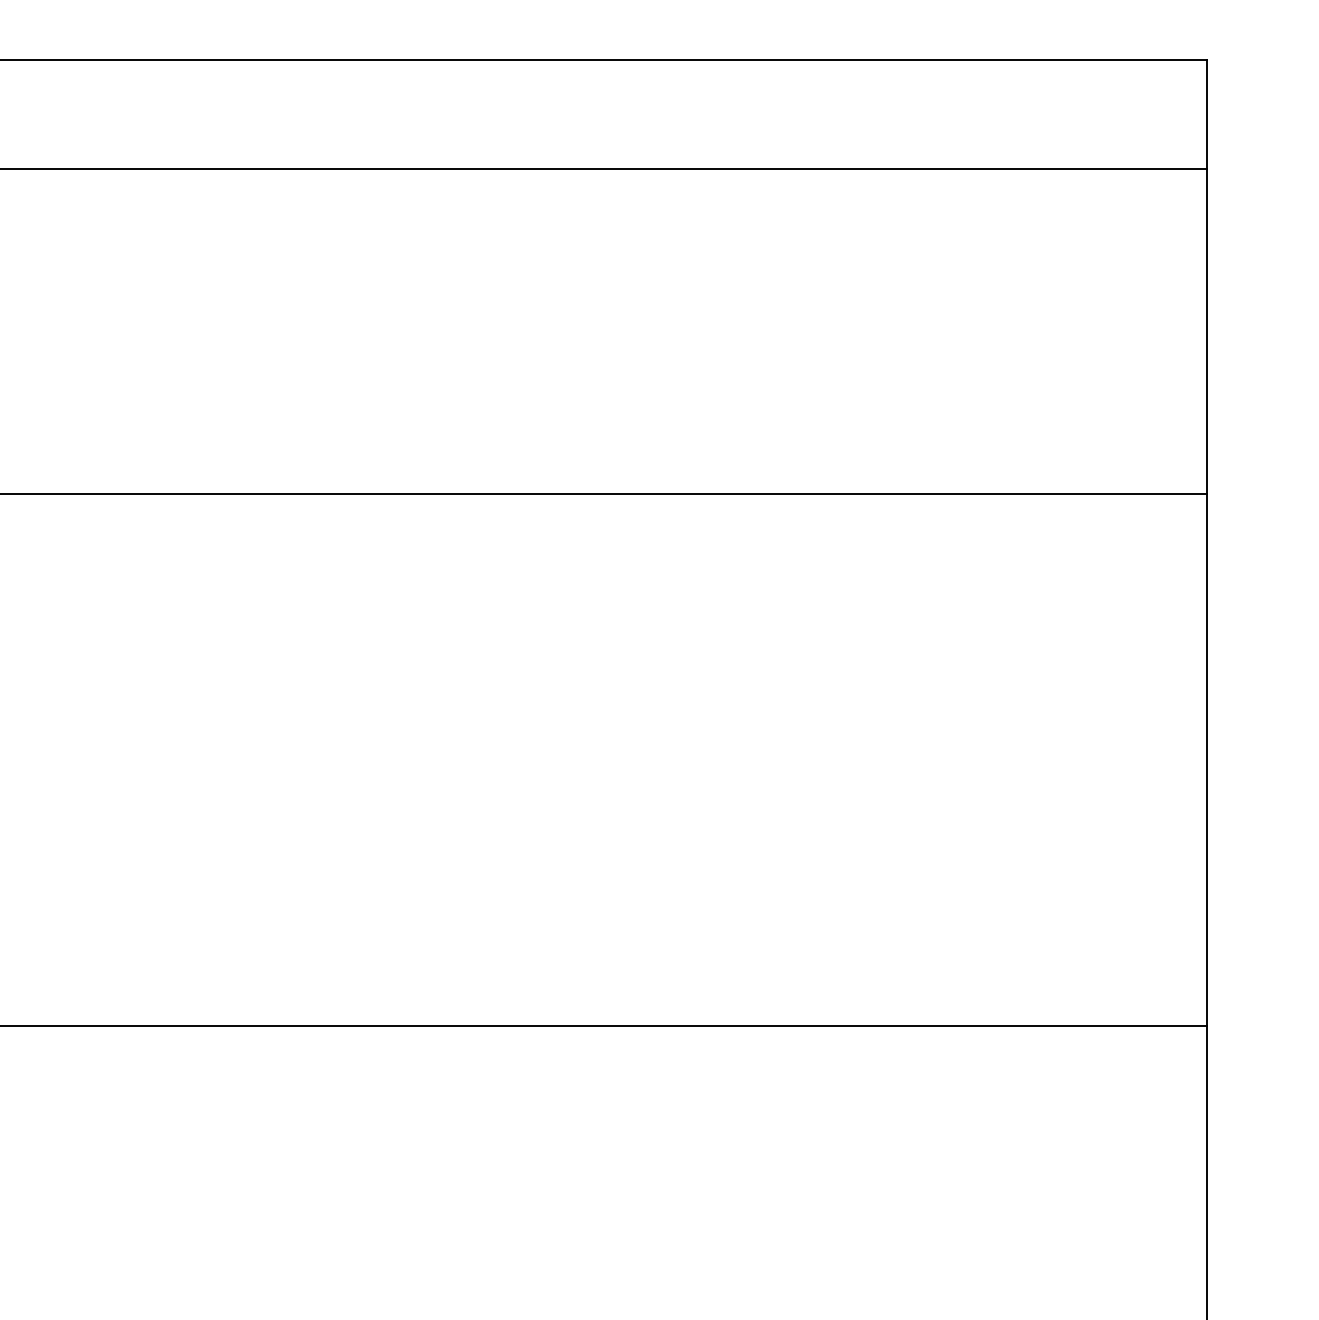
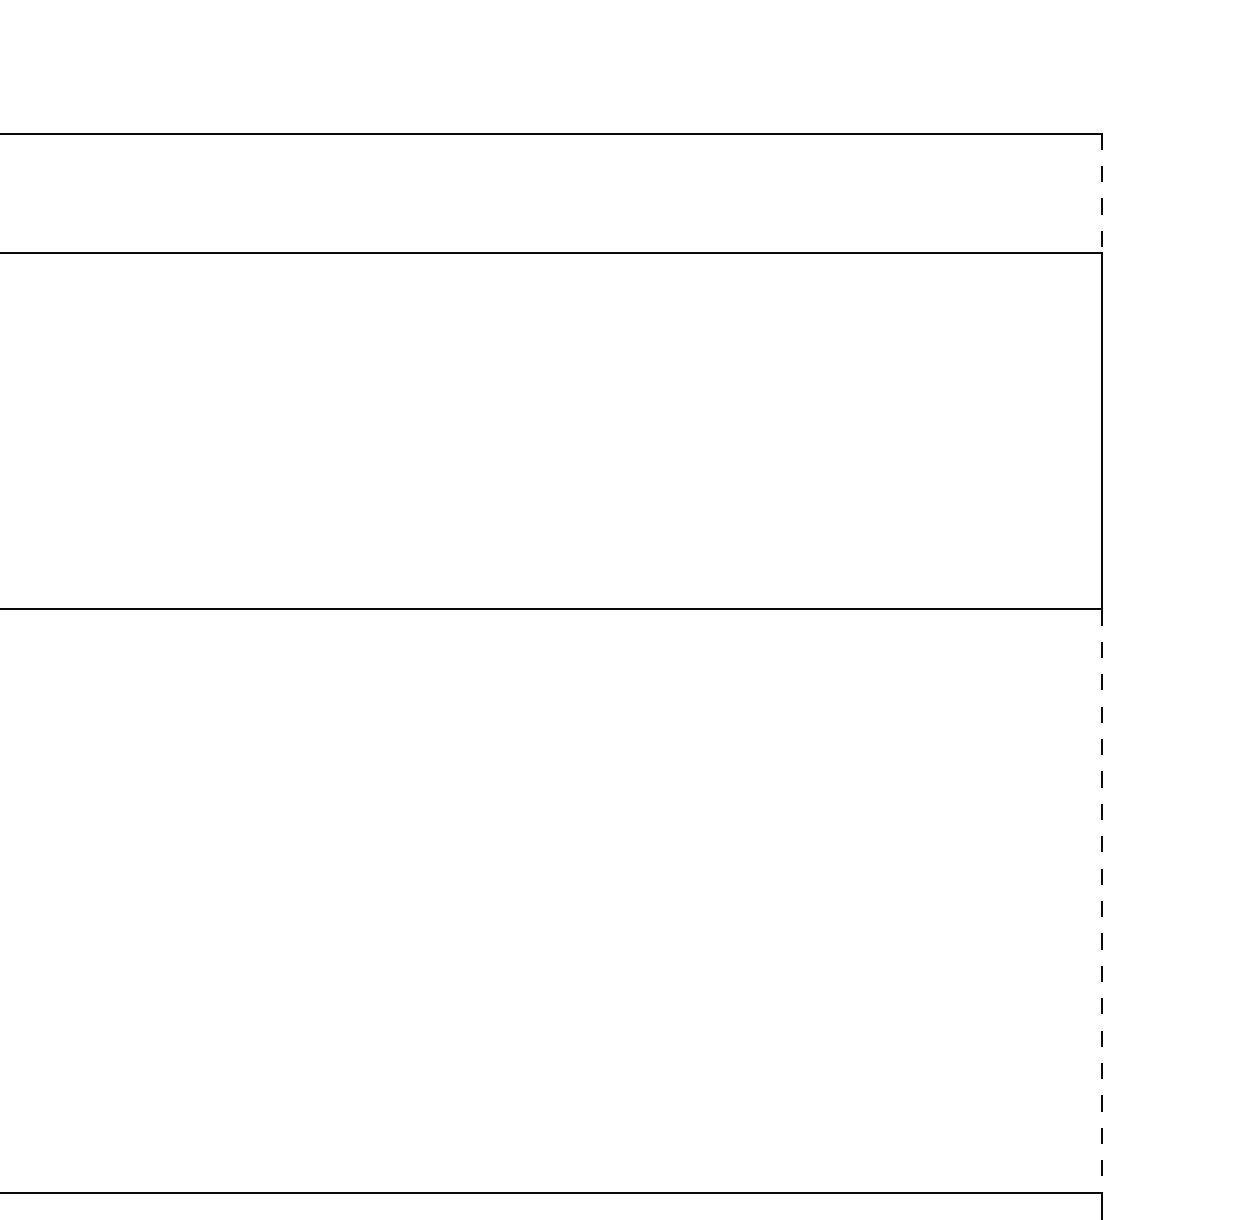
line: (1207, 114) -> (1102, 193), solid -> dashed
line: (1207, 760) -> (1102, 902), solid -> dashed

